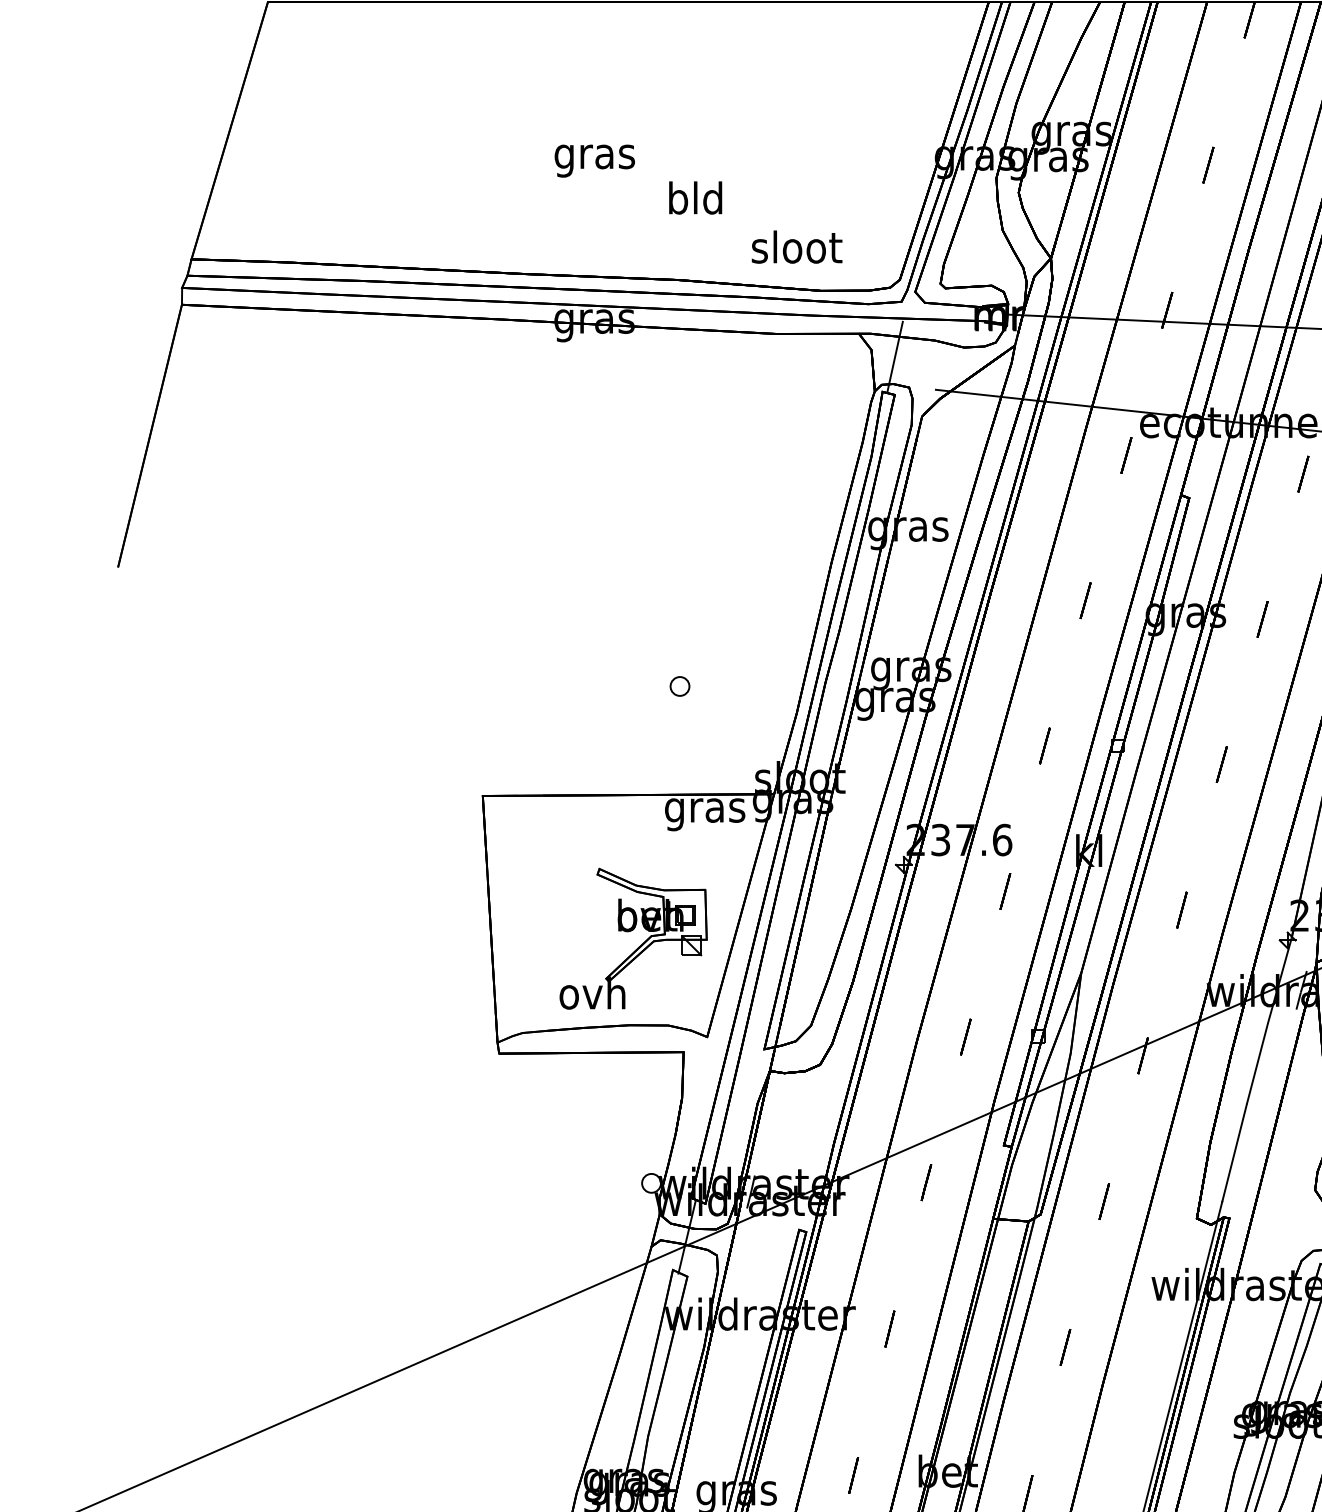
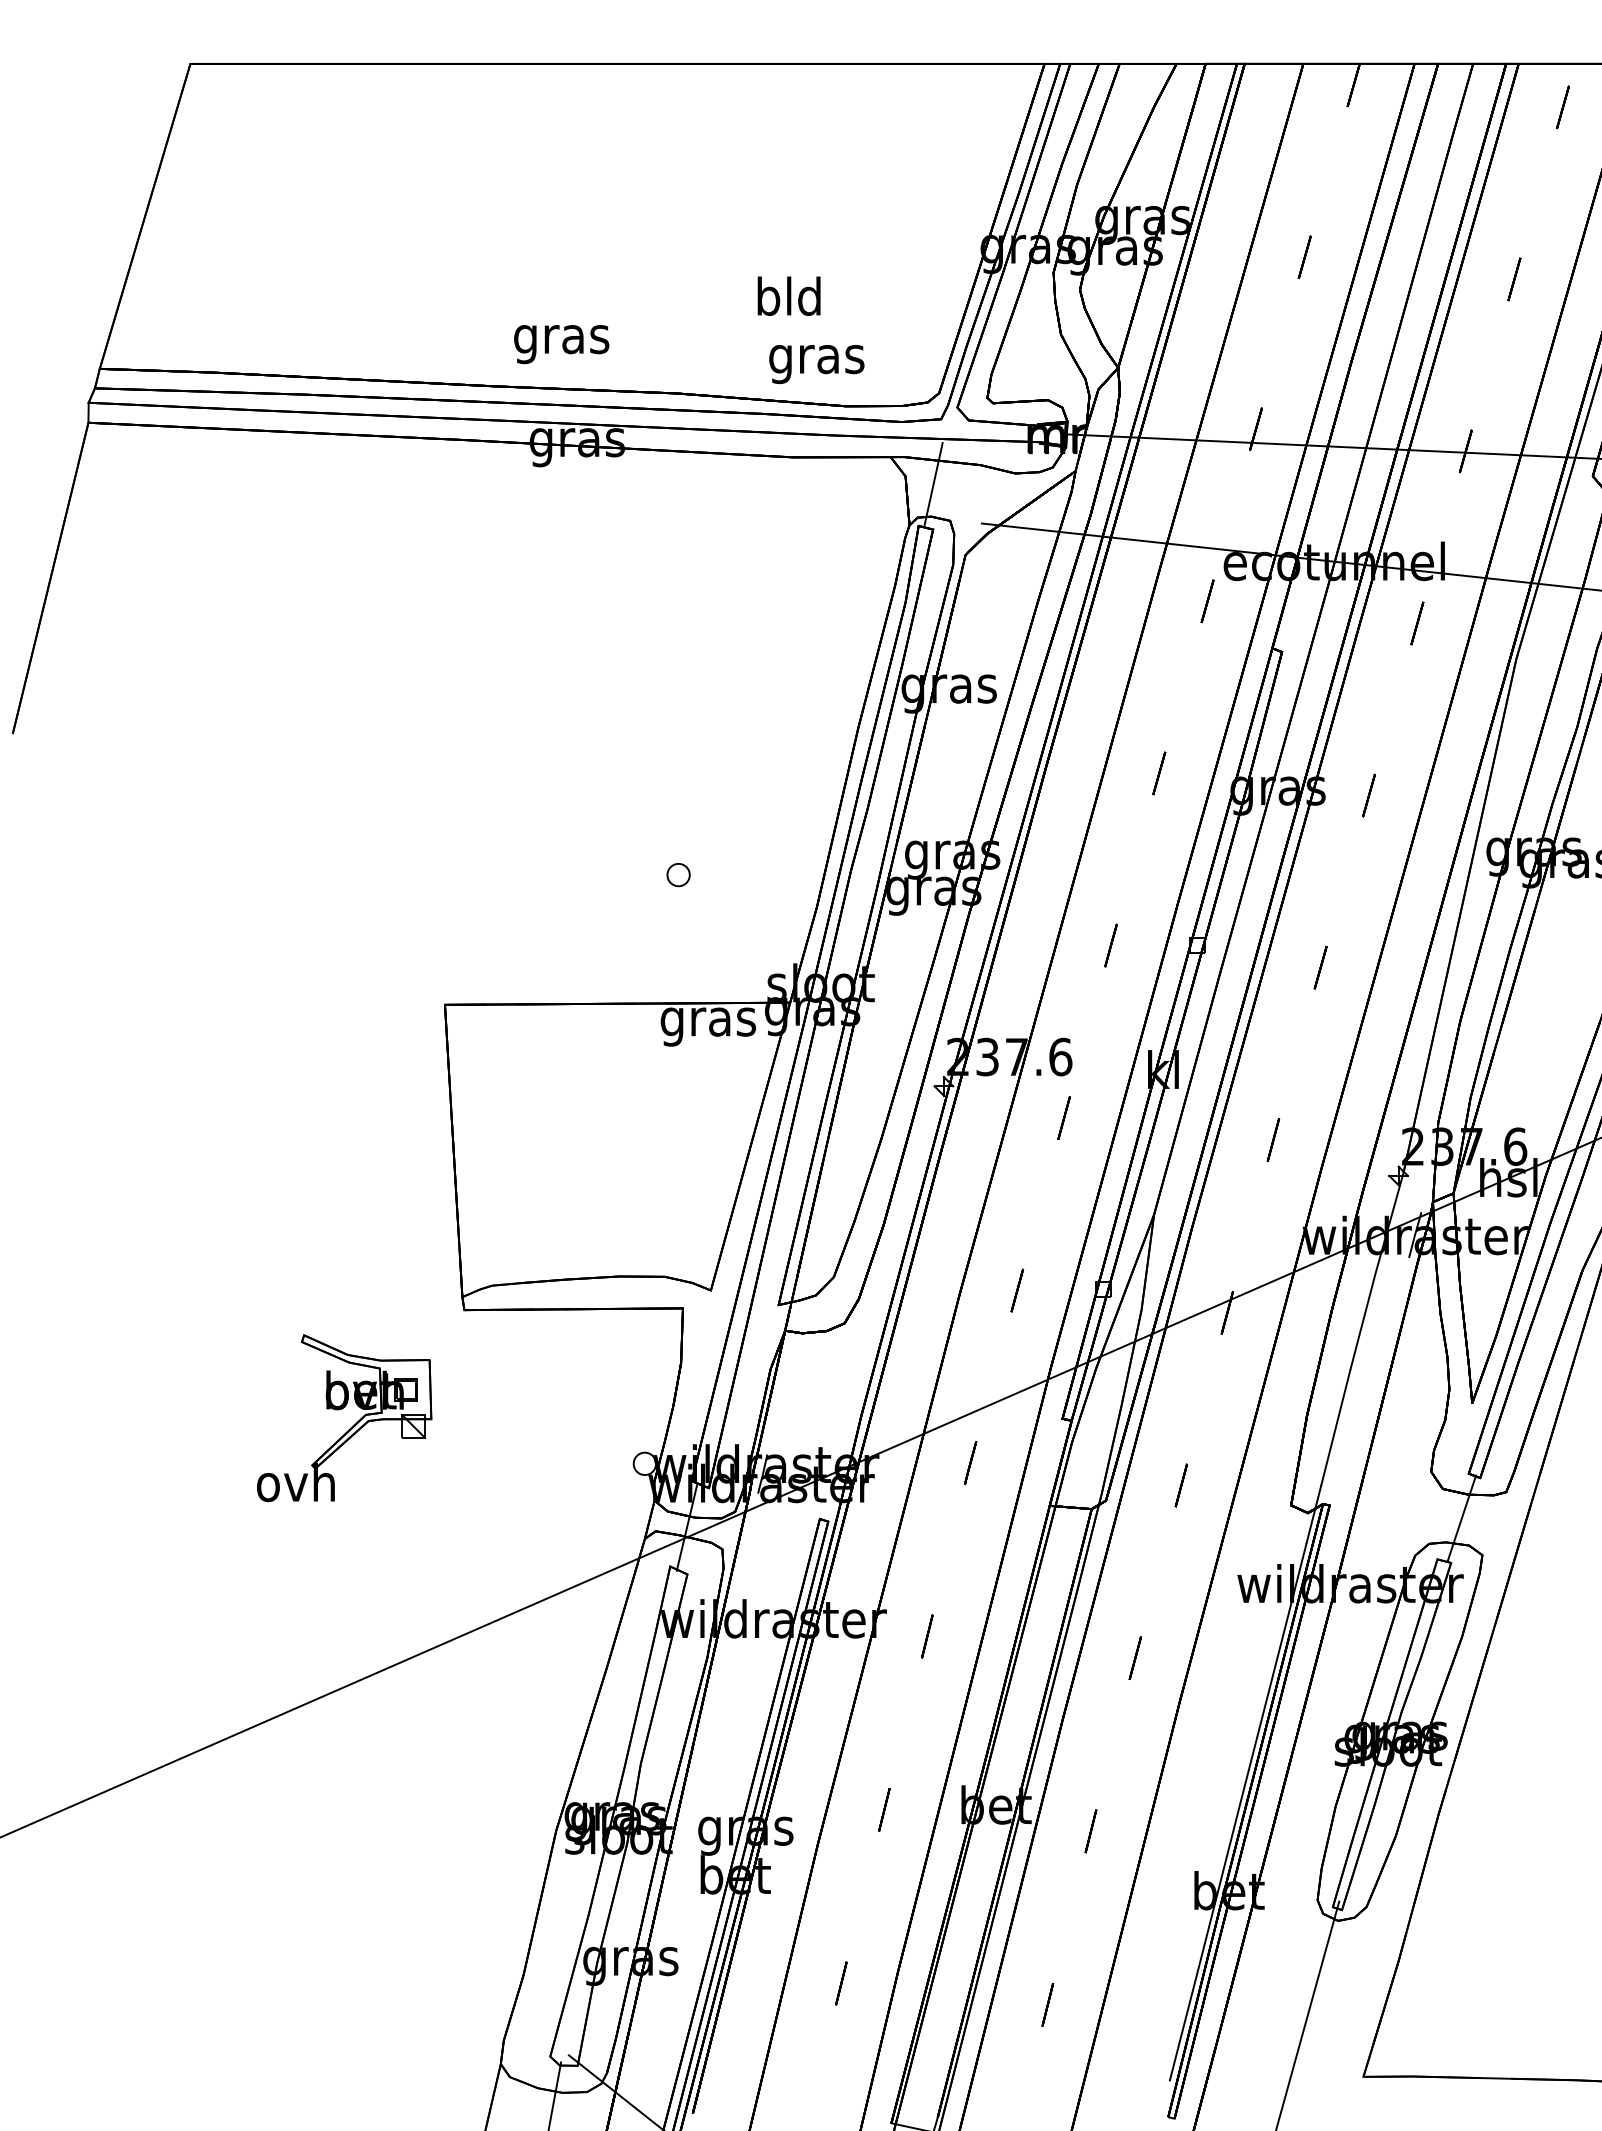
text: (594, 161) -> (561, 344), moved
text: (695, 197) -> (788, 295), moved
text: (797, 251) -> (817, 359), sloot -> gras
part: (631, 931) -> (342, 1409), moved

